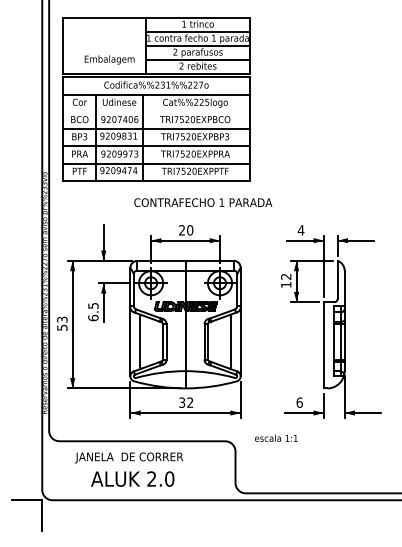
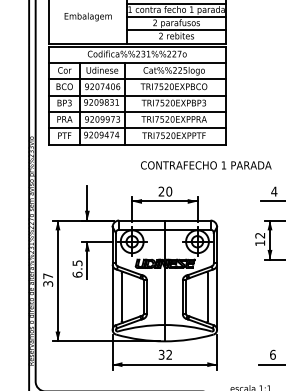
text: (109, 59) -> (88, 16), moved
line: (156, 111) -> (137, 79), added
text: (203, 202) -> (206, 165), moved
text: (62, 323) -> (48, 279), 53 -> 37

